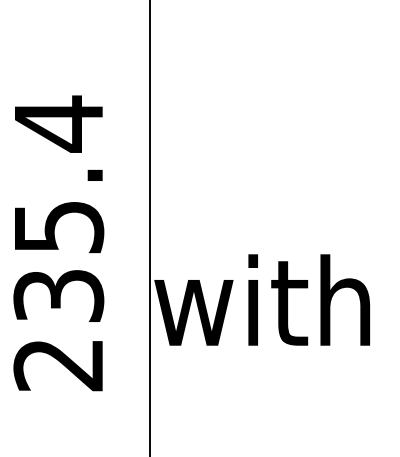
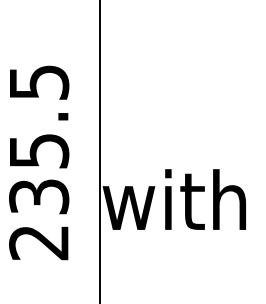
text: (59, 123) -> (39, 82), 235.4 -> 235.5

